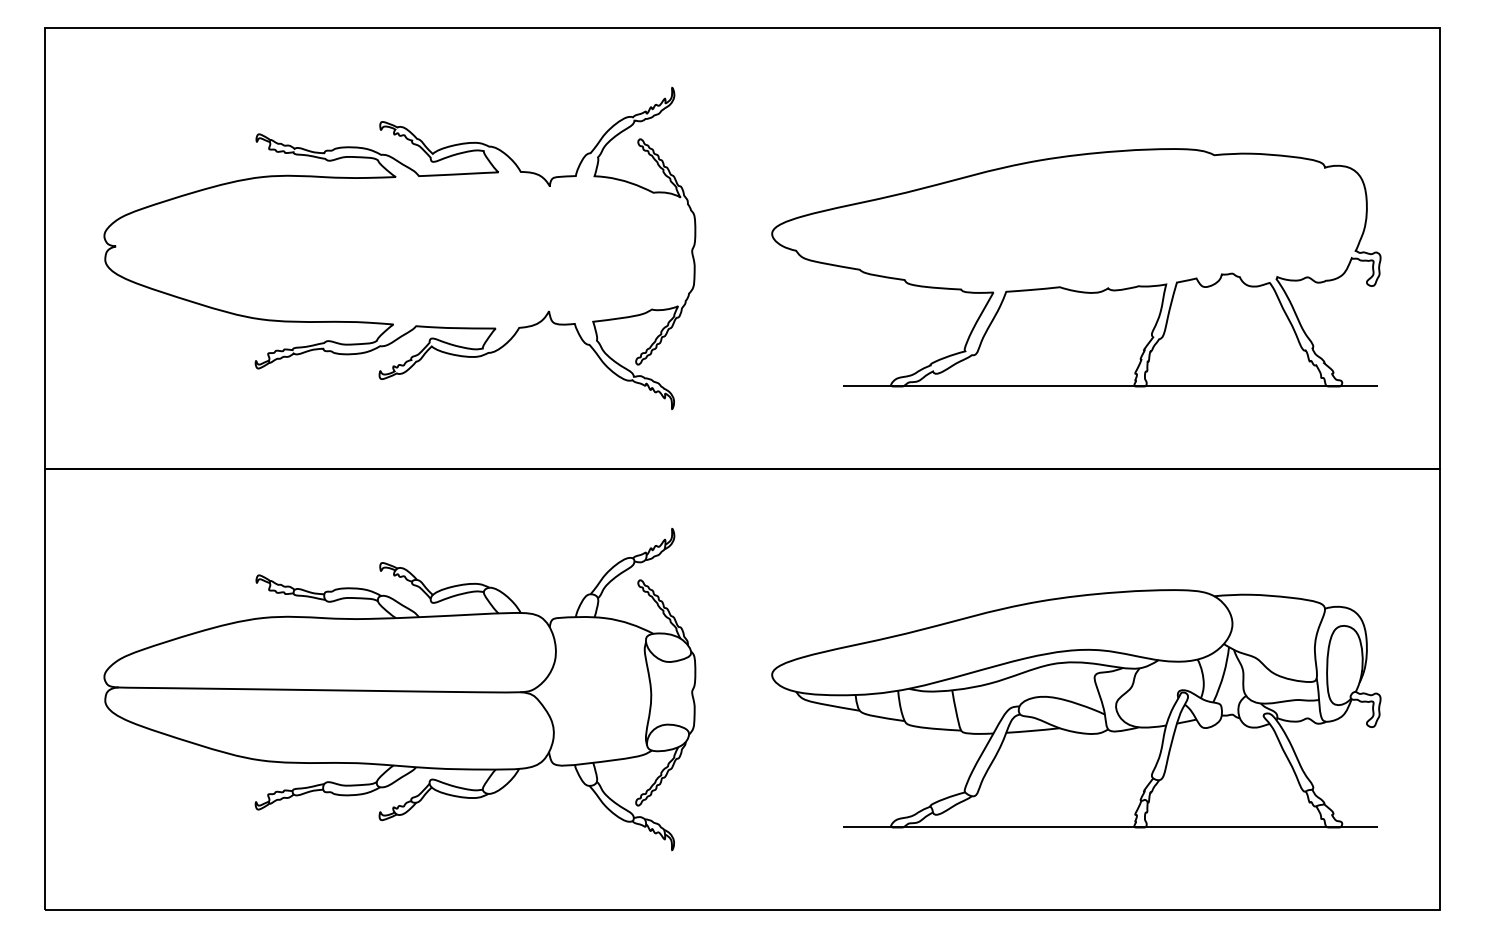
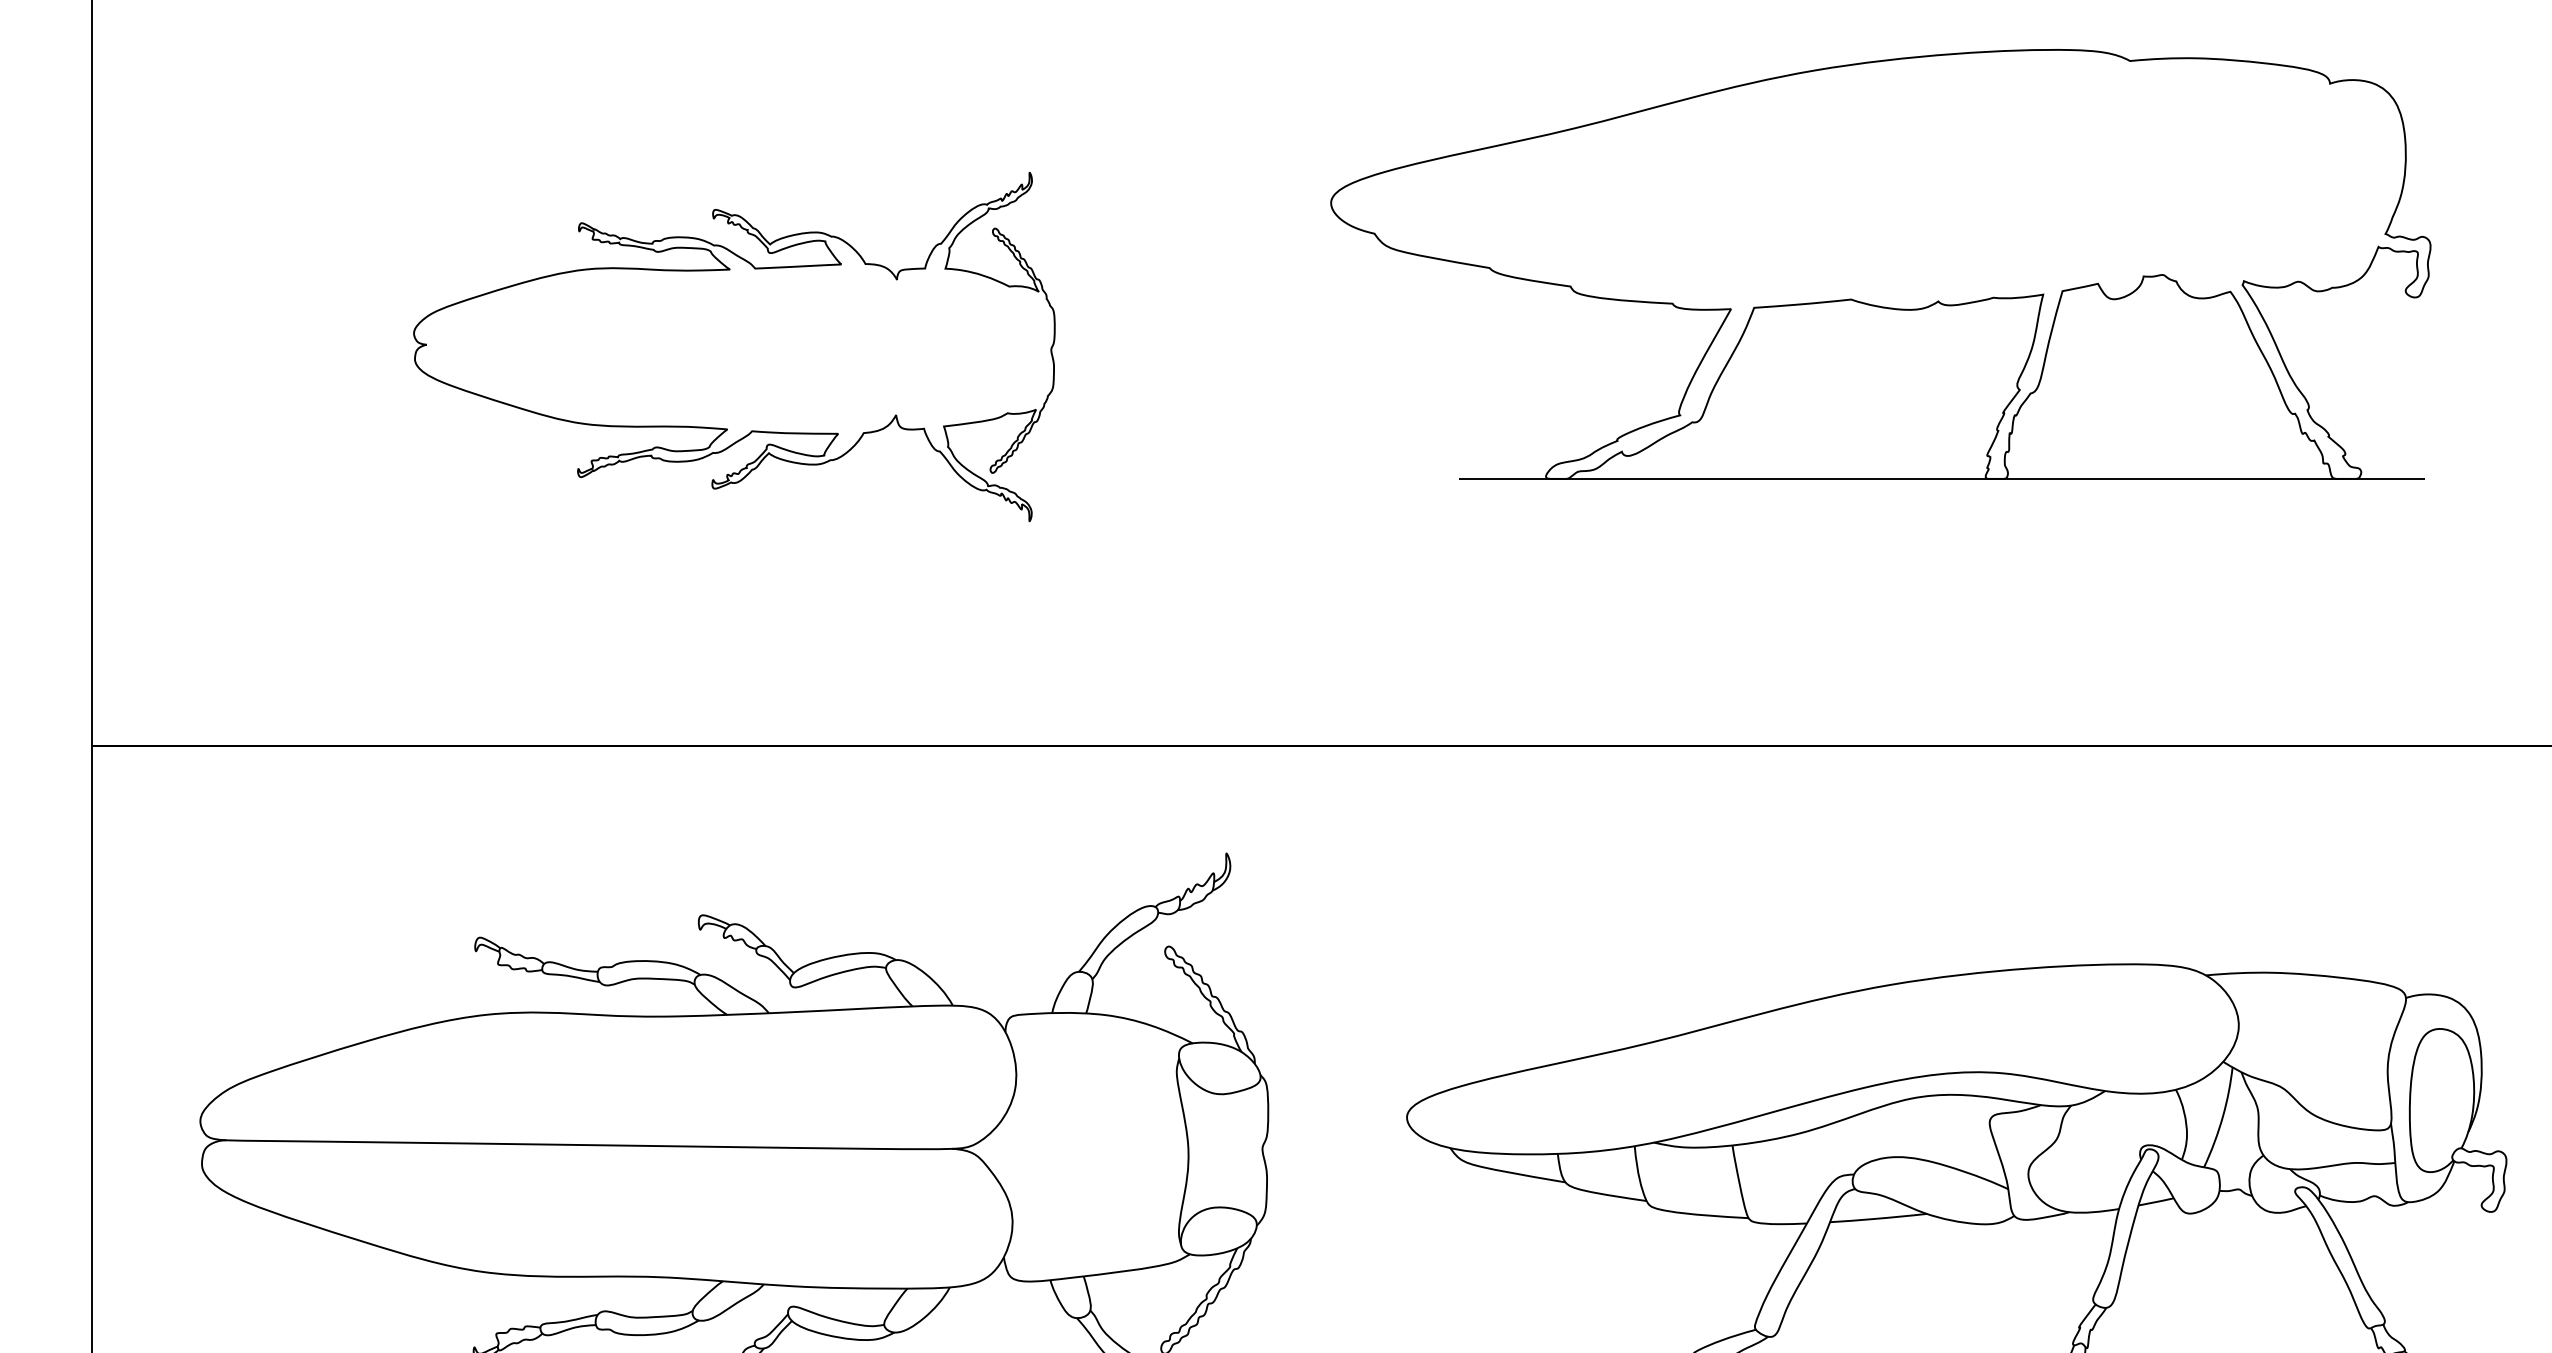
part: (399, 248) -> (733, 347), size x0.6
part: (1076, 267) -> (1881, 263), moved

